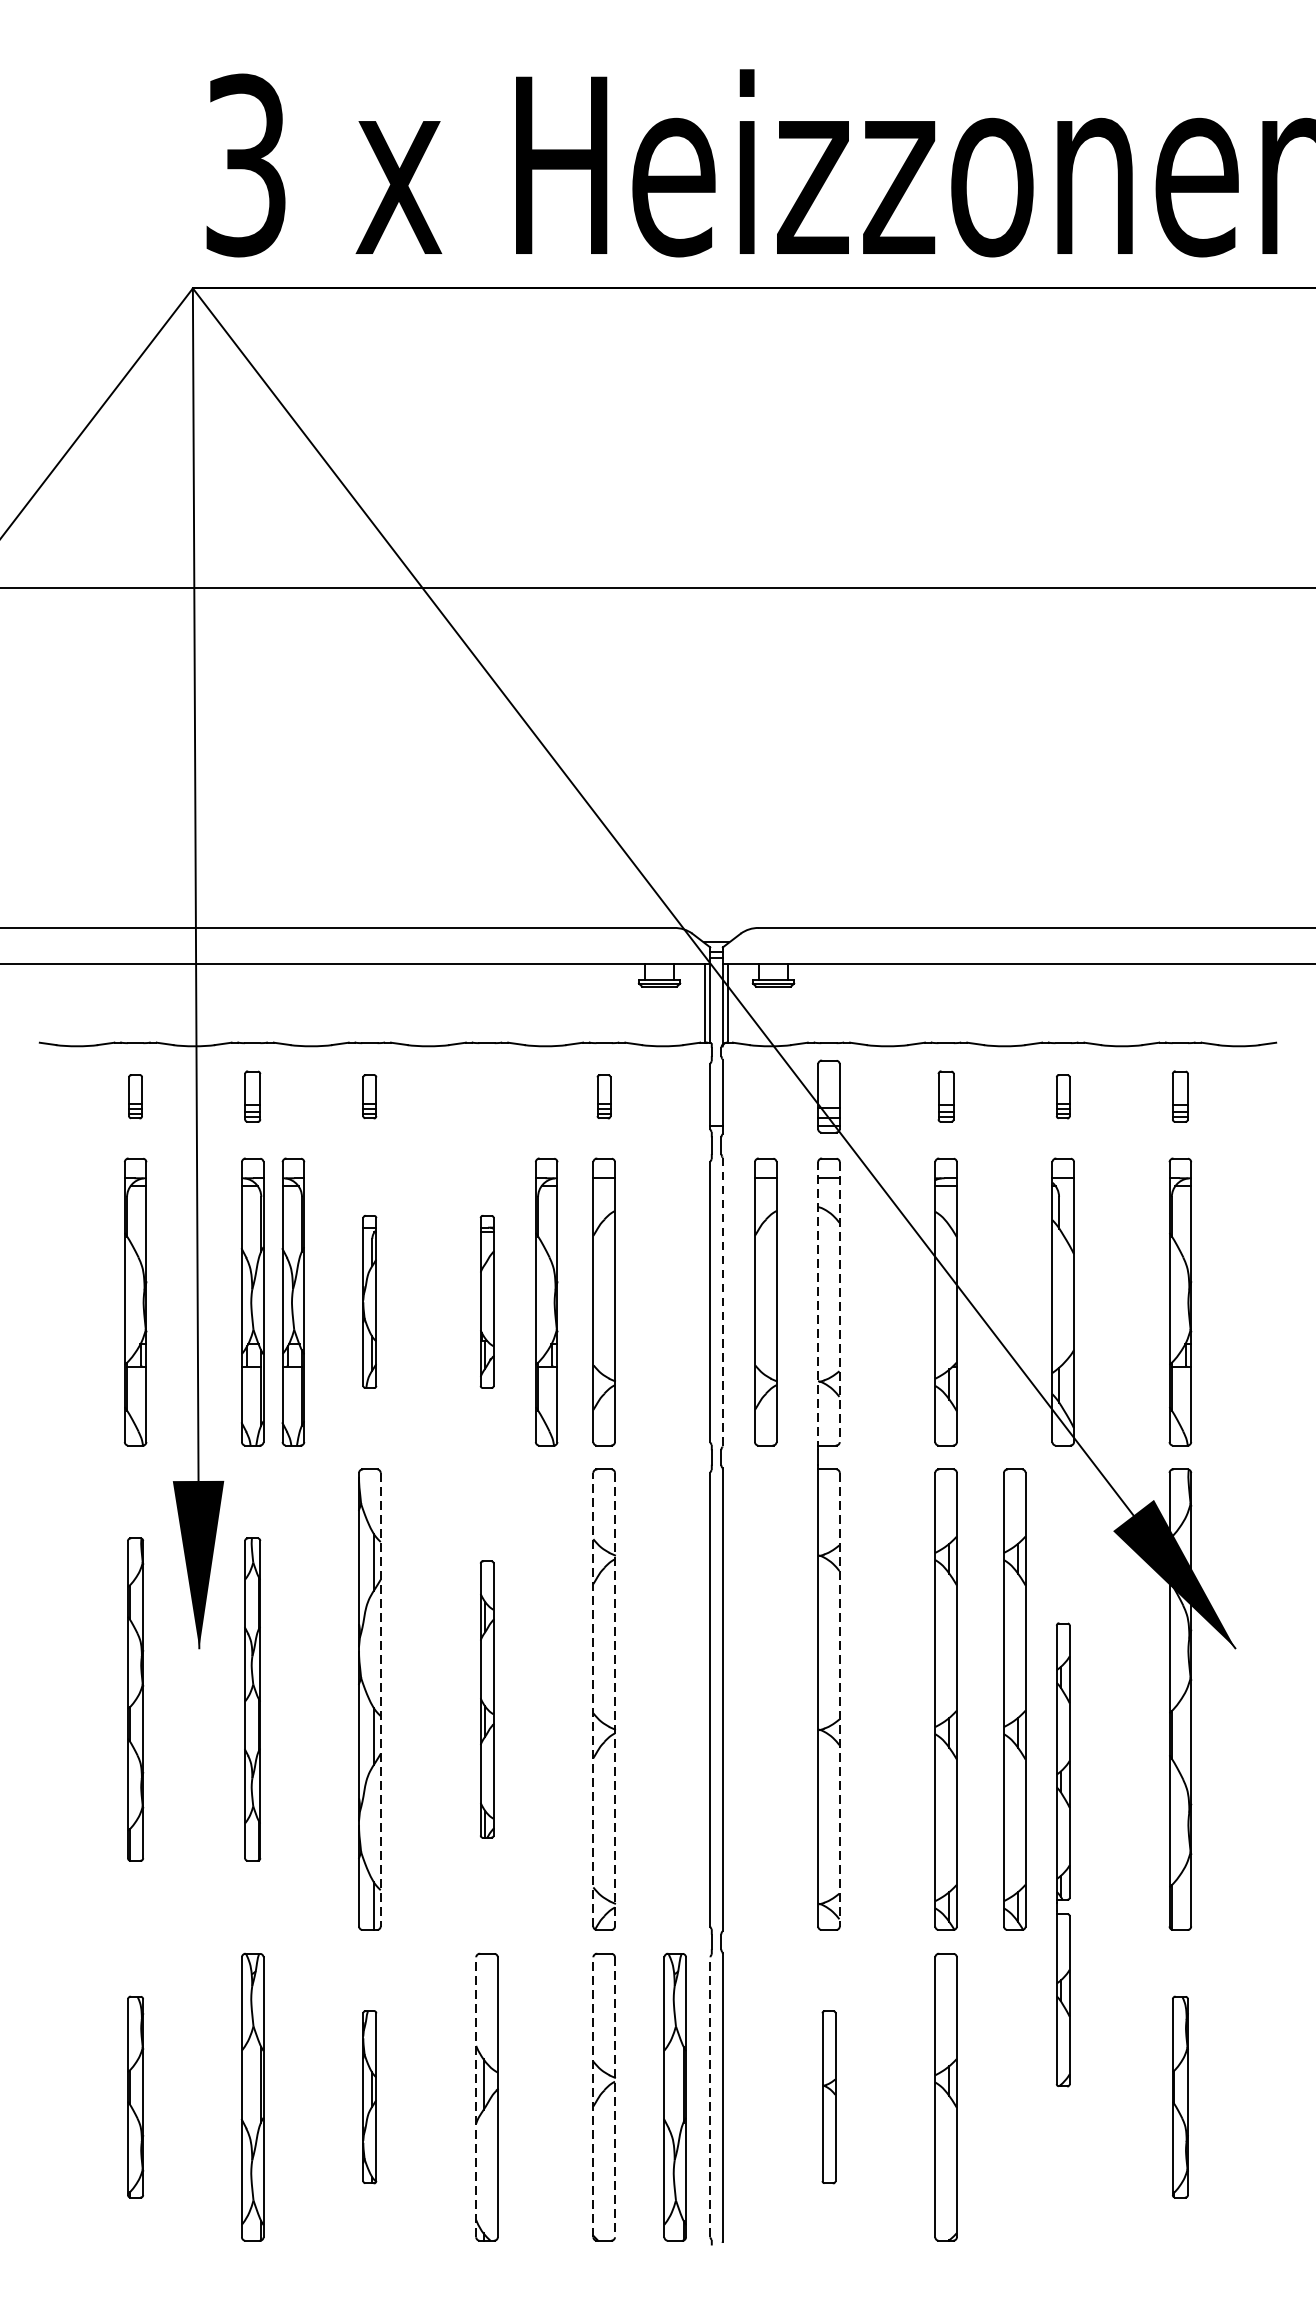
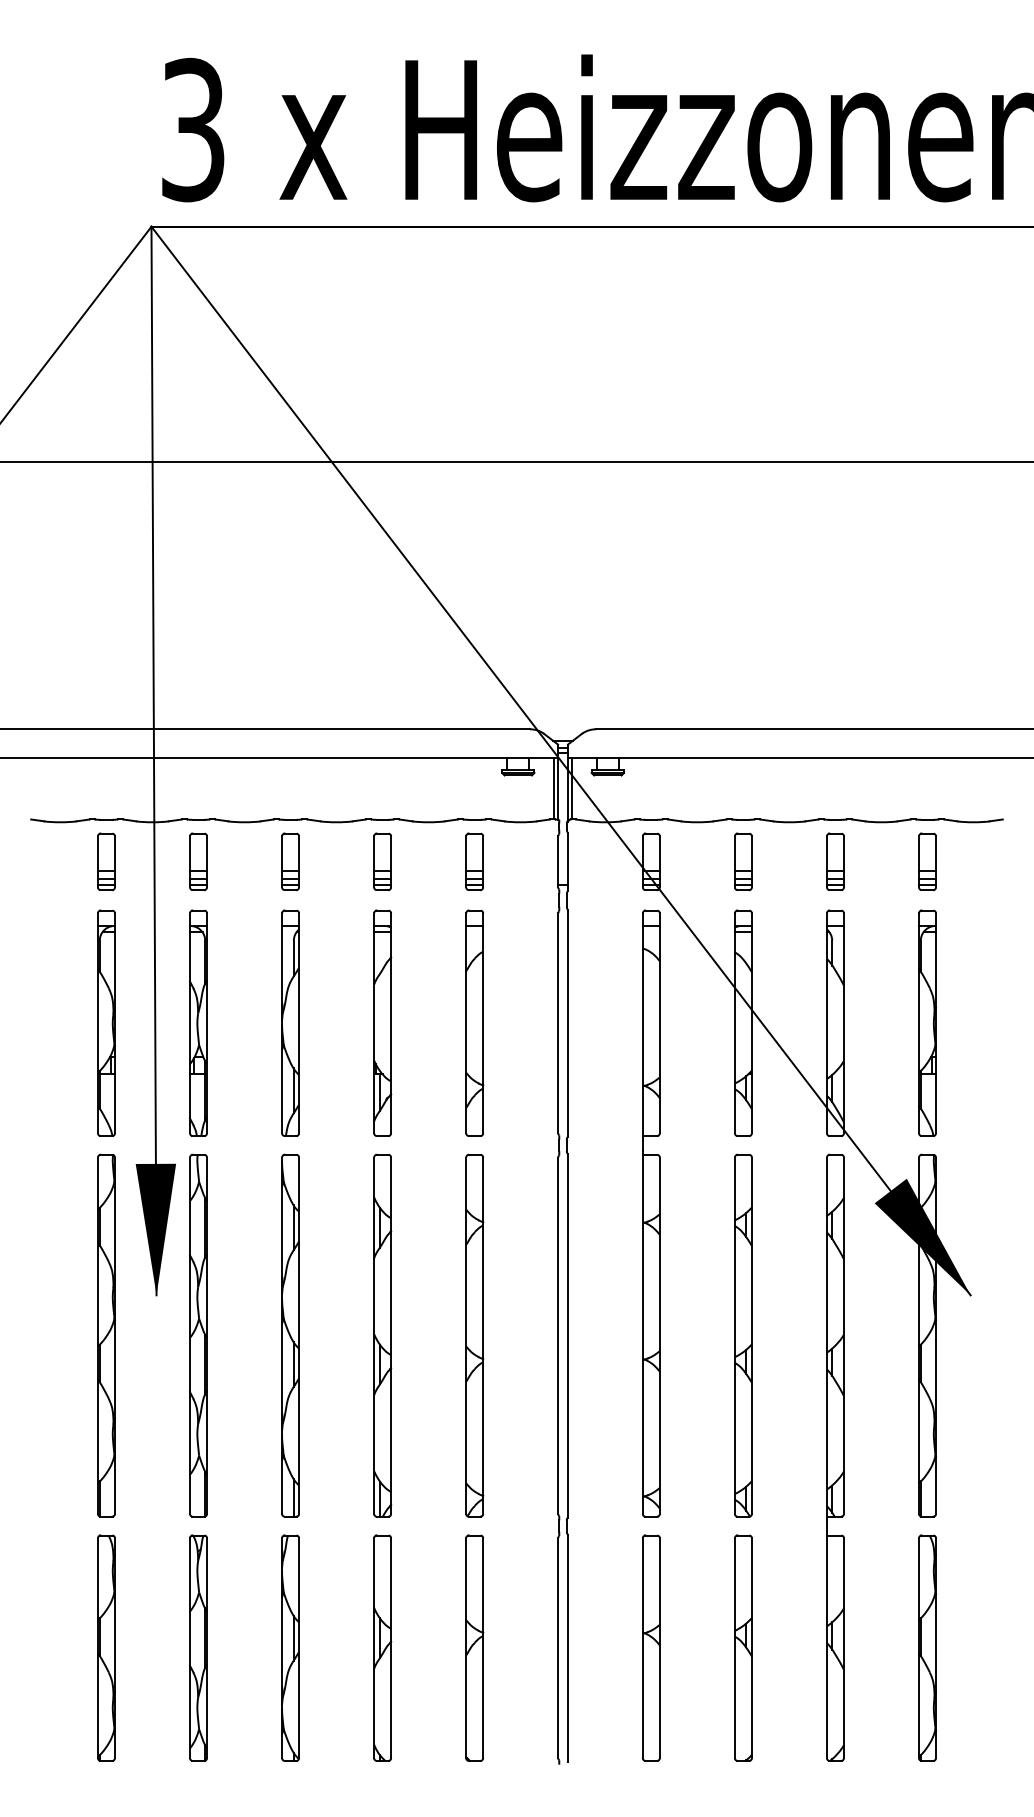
part: (135, 1096) -> (106, 861), size x1.67
part: (252, 1096) -> (198, 861), size x1.43
part: (369, 1096) -> (290, 861), size x1.67
part: (486, 1096) -> (382, 861), added
part: (603, 1096) -> (474, 861), size x1.67
part: (946, 1096) -> (743, 861), size x1.43
part: (1063, 1096) -> (835, 861), size x1.67
part: (1180, 1096) -> (927, 861), size x1.43
part: (293, 1301) -> (230, 1022), removed
part: (369, 1301) -> (290, 1022), size x1.67
part: (486, 1301) -> (382, 1022), size x1.67
part: (546, 1301) -> (429, 1022), removed
part: (765, 1301) -> (601, 1022), removed
line: (722, 1302) -> (567, 1023), dashed -> solid
line: (839, 1302) -> (659, 1023), dashed -> solid
line: (817, 1306) -> (642, 1026), dashed -> solid
part: (135, 1699) -> (106, 1335), size x1.43
part: (252, 1699) -> (198, 1335), size x1.43
part: (486, 1699) -> (382, 1335), size x1.67
line: (593, 1699) -> (466, 1335), dashed -> solid
part: (1014, 1699) -> (797, 1335), removed
line: (381, 1700) -> (299, 1336), dashed -> solid
line: (615, 1700) -> (483, 1336), dashed -> solid
line: (839, 1700) -> (659, 1336), dashed -> solid
part: (1063, 1854) -> (835, 1457), size x1.67
part: (135, 2096) -> (106, 1647), size x1.43
part: (369, 2096) -> (290, 1647), size x1.67
line: (476, 2096) -> (374, 1647), dashed -> solid
line: (593, 2096) -> (466, 1647), dashed -> solid
part: (675, 2096) -> (530, 1647), removed
line: (710, 2096) -> (558, 1647), dashed -> solid
part: (829, 2096) -> (651, 1647), size x1.67
part: (1180, 2096) -> (927, 1647), size x1.43
line: (615, 2097) -> (483, 1648), dashed -> solid

